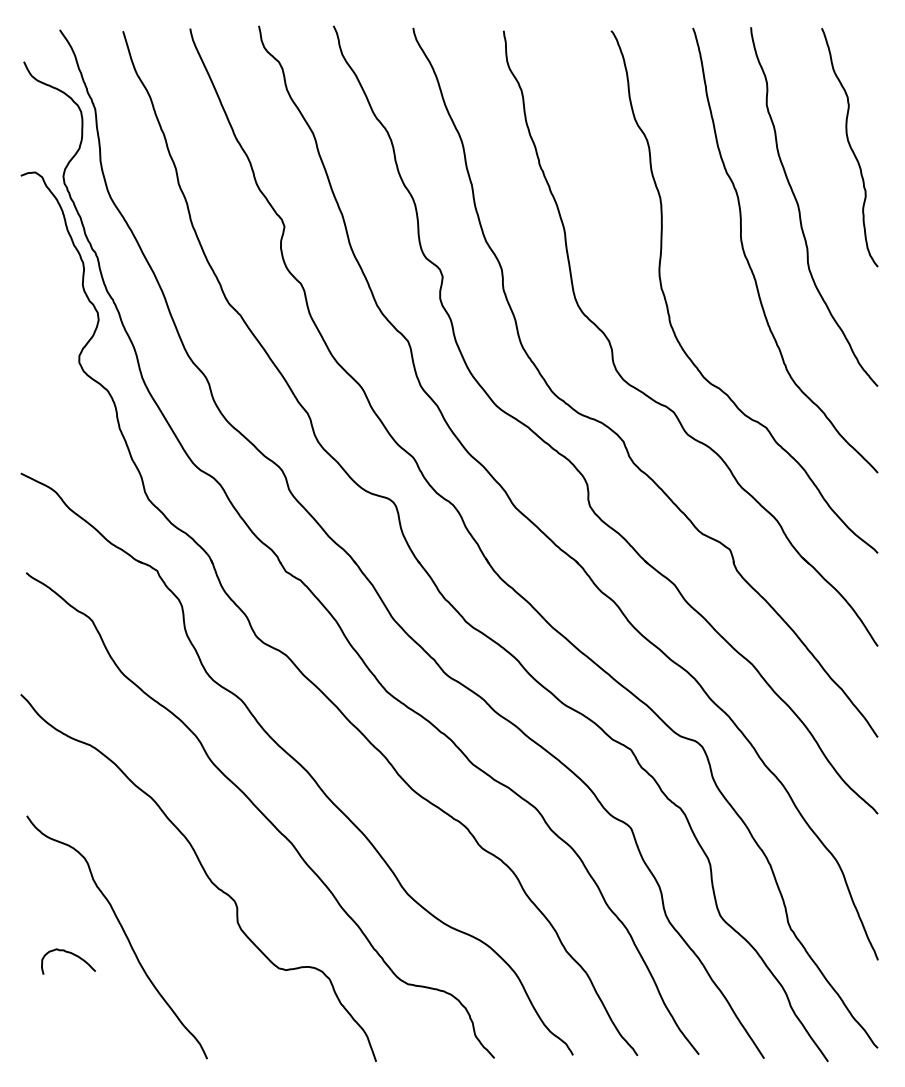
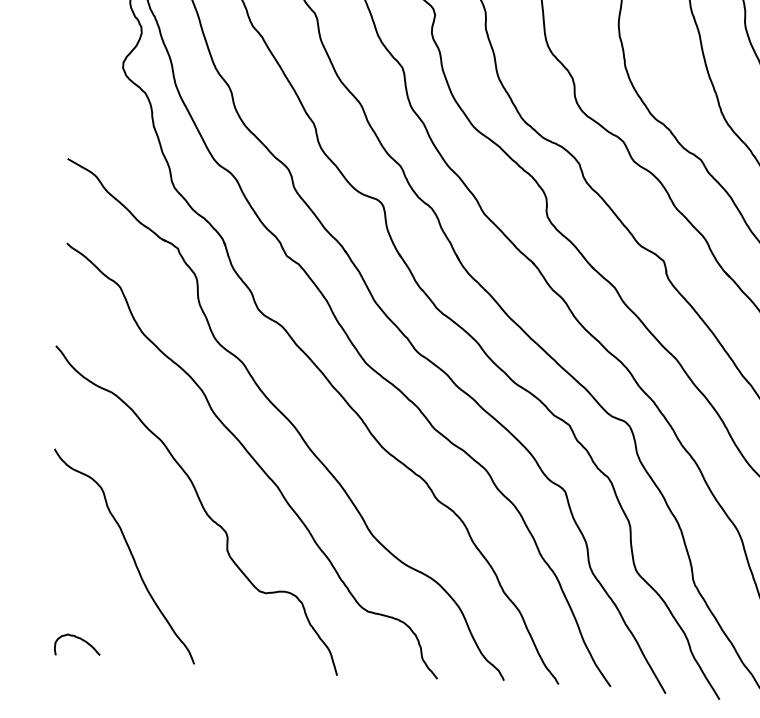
curve: (71, 954) -> (80, 639), moved

